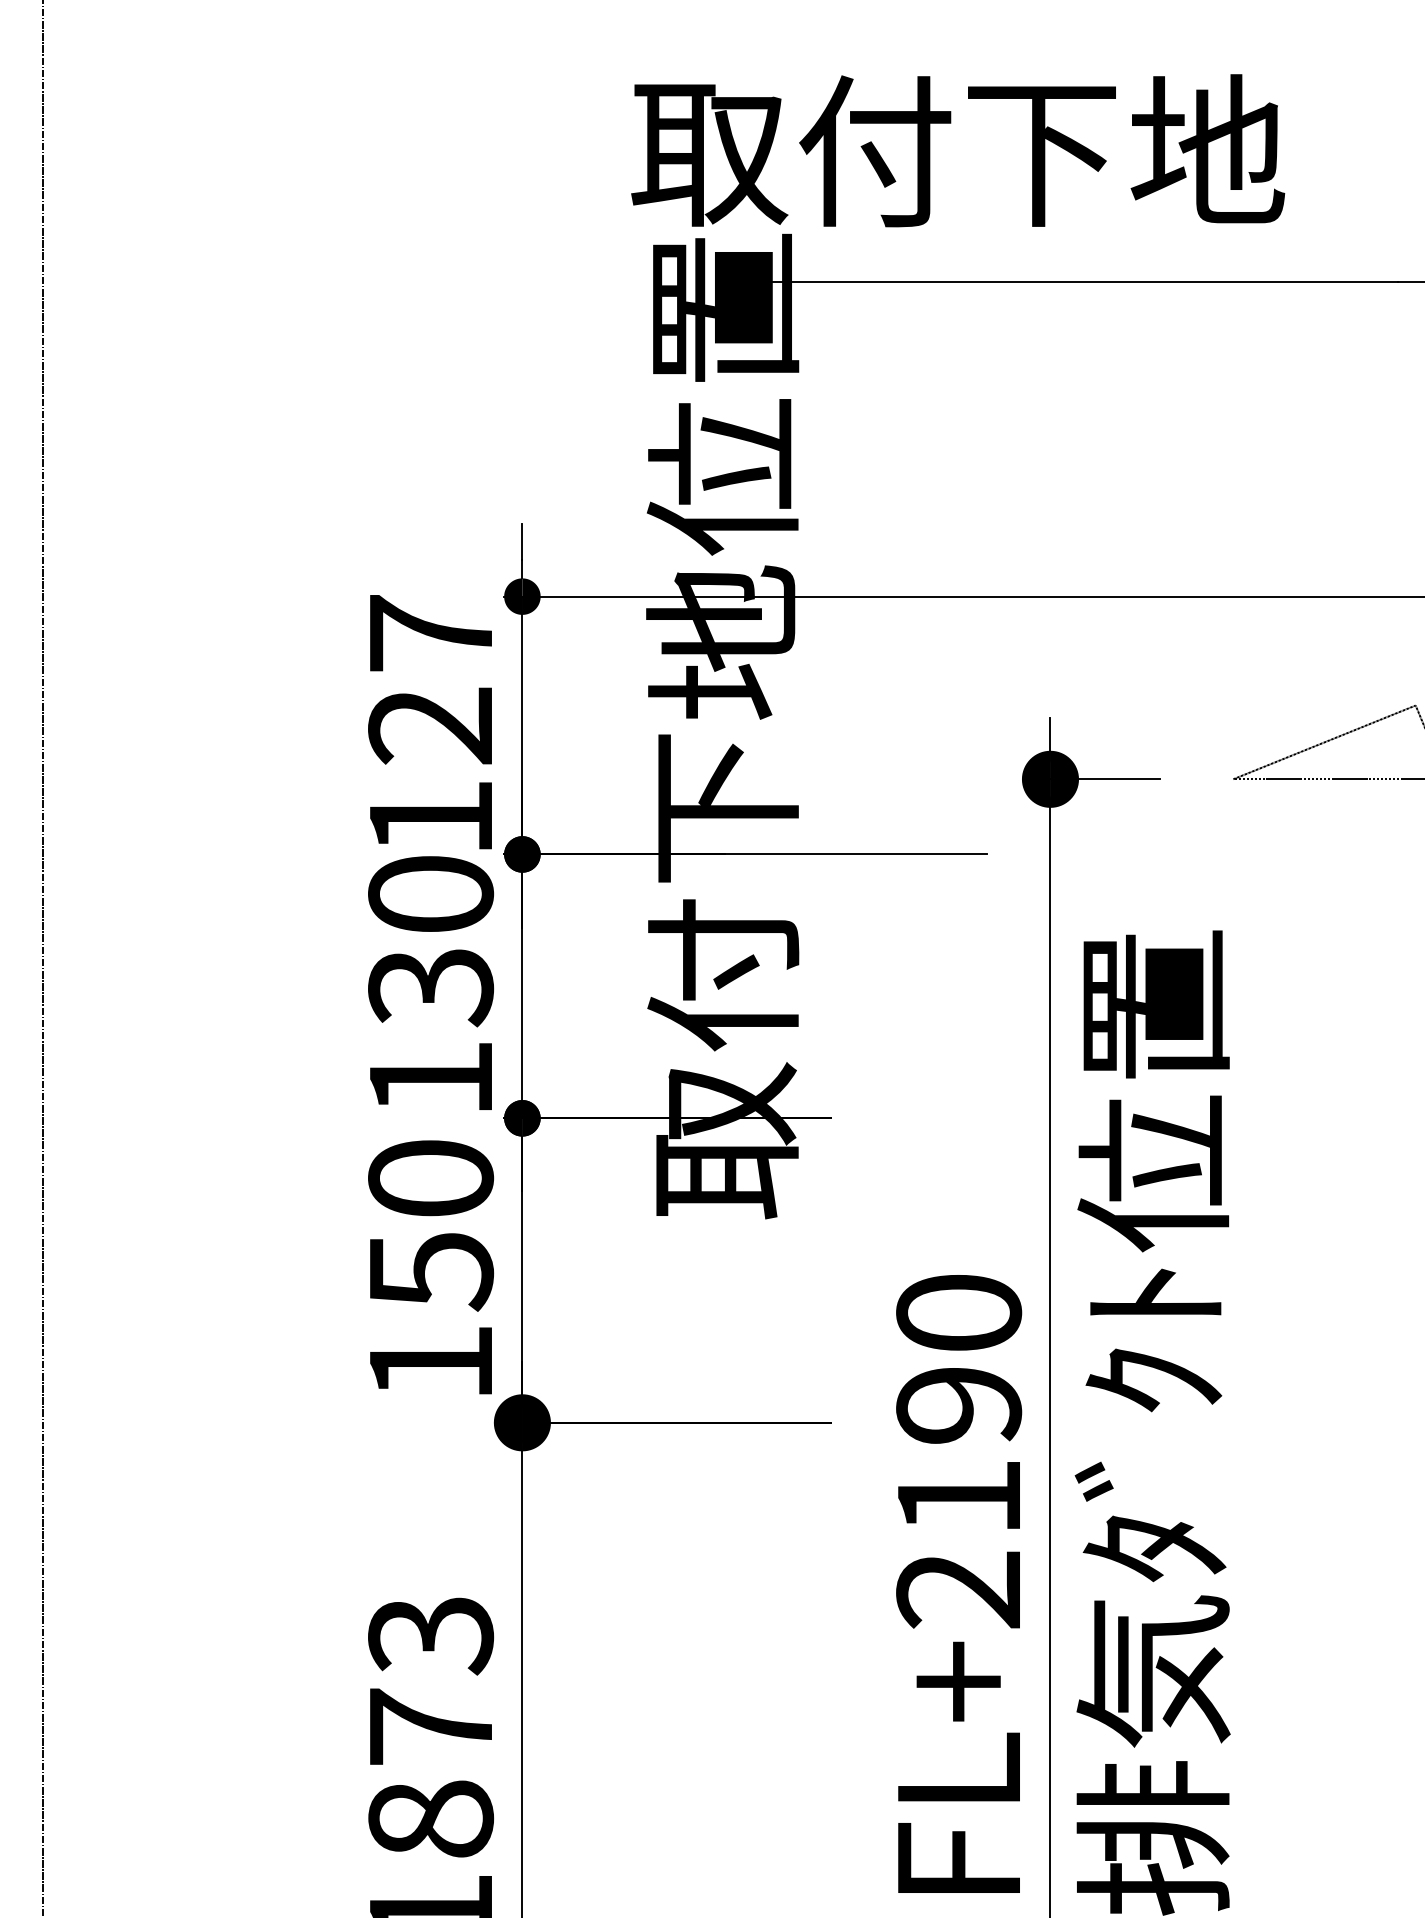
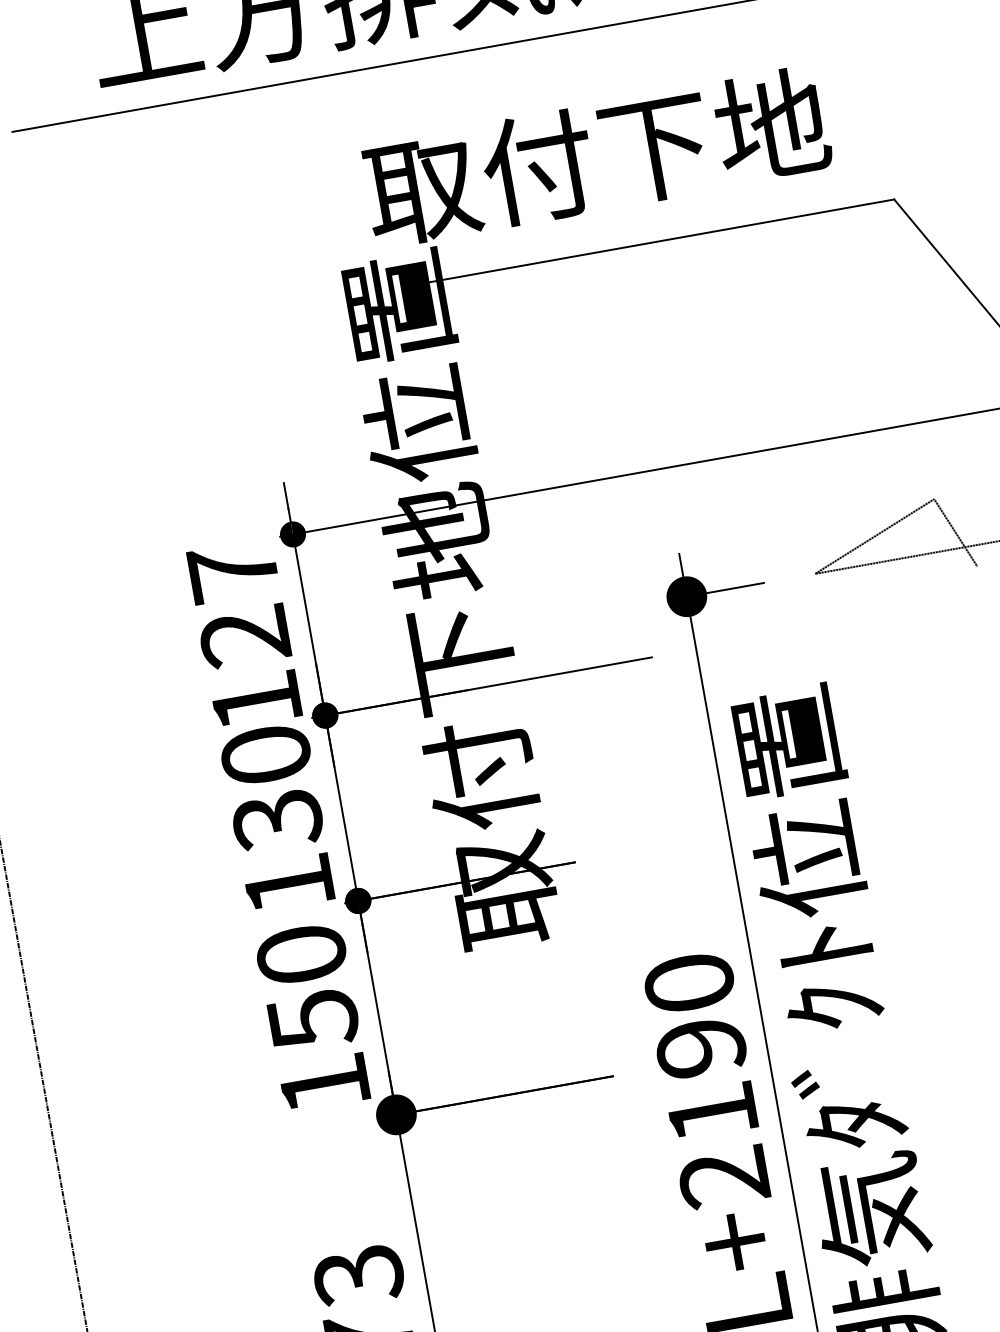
text: (958, 150) -> (596, 156), moved

